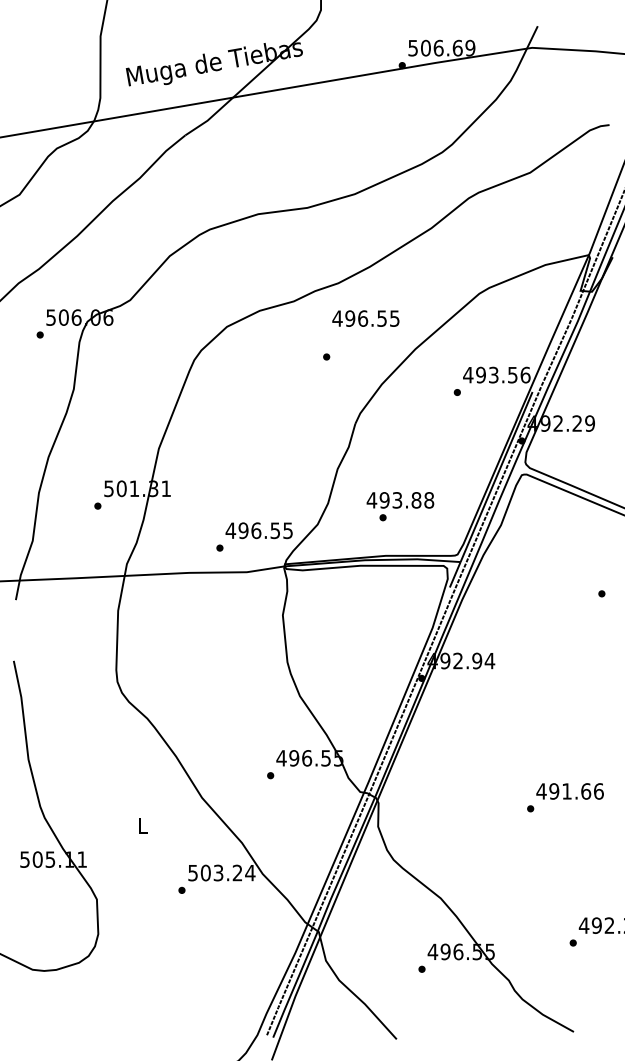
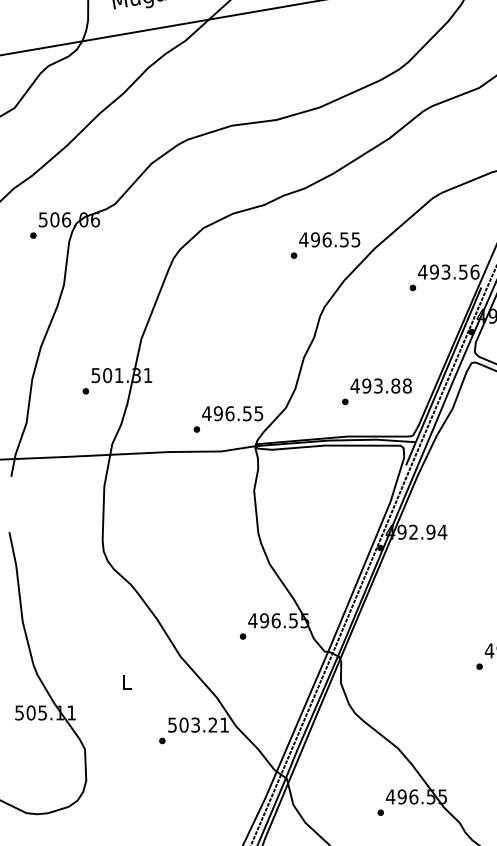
text: (365, 318) -> (329, 239), moved
text: (400, 500) -> (381, 386), moved
text: (250, 873) -> (224, 725), 503.24 -> 503.21

